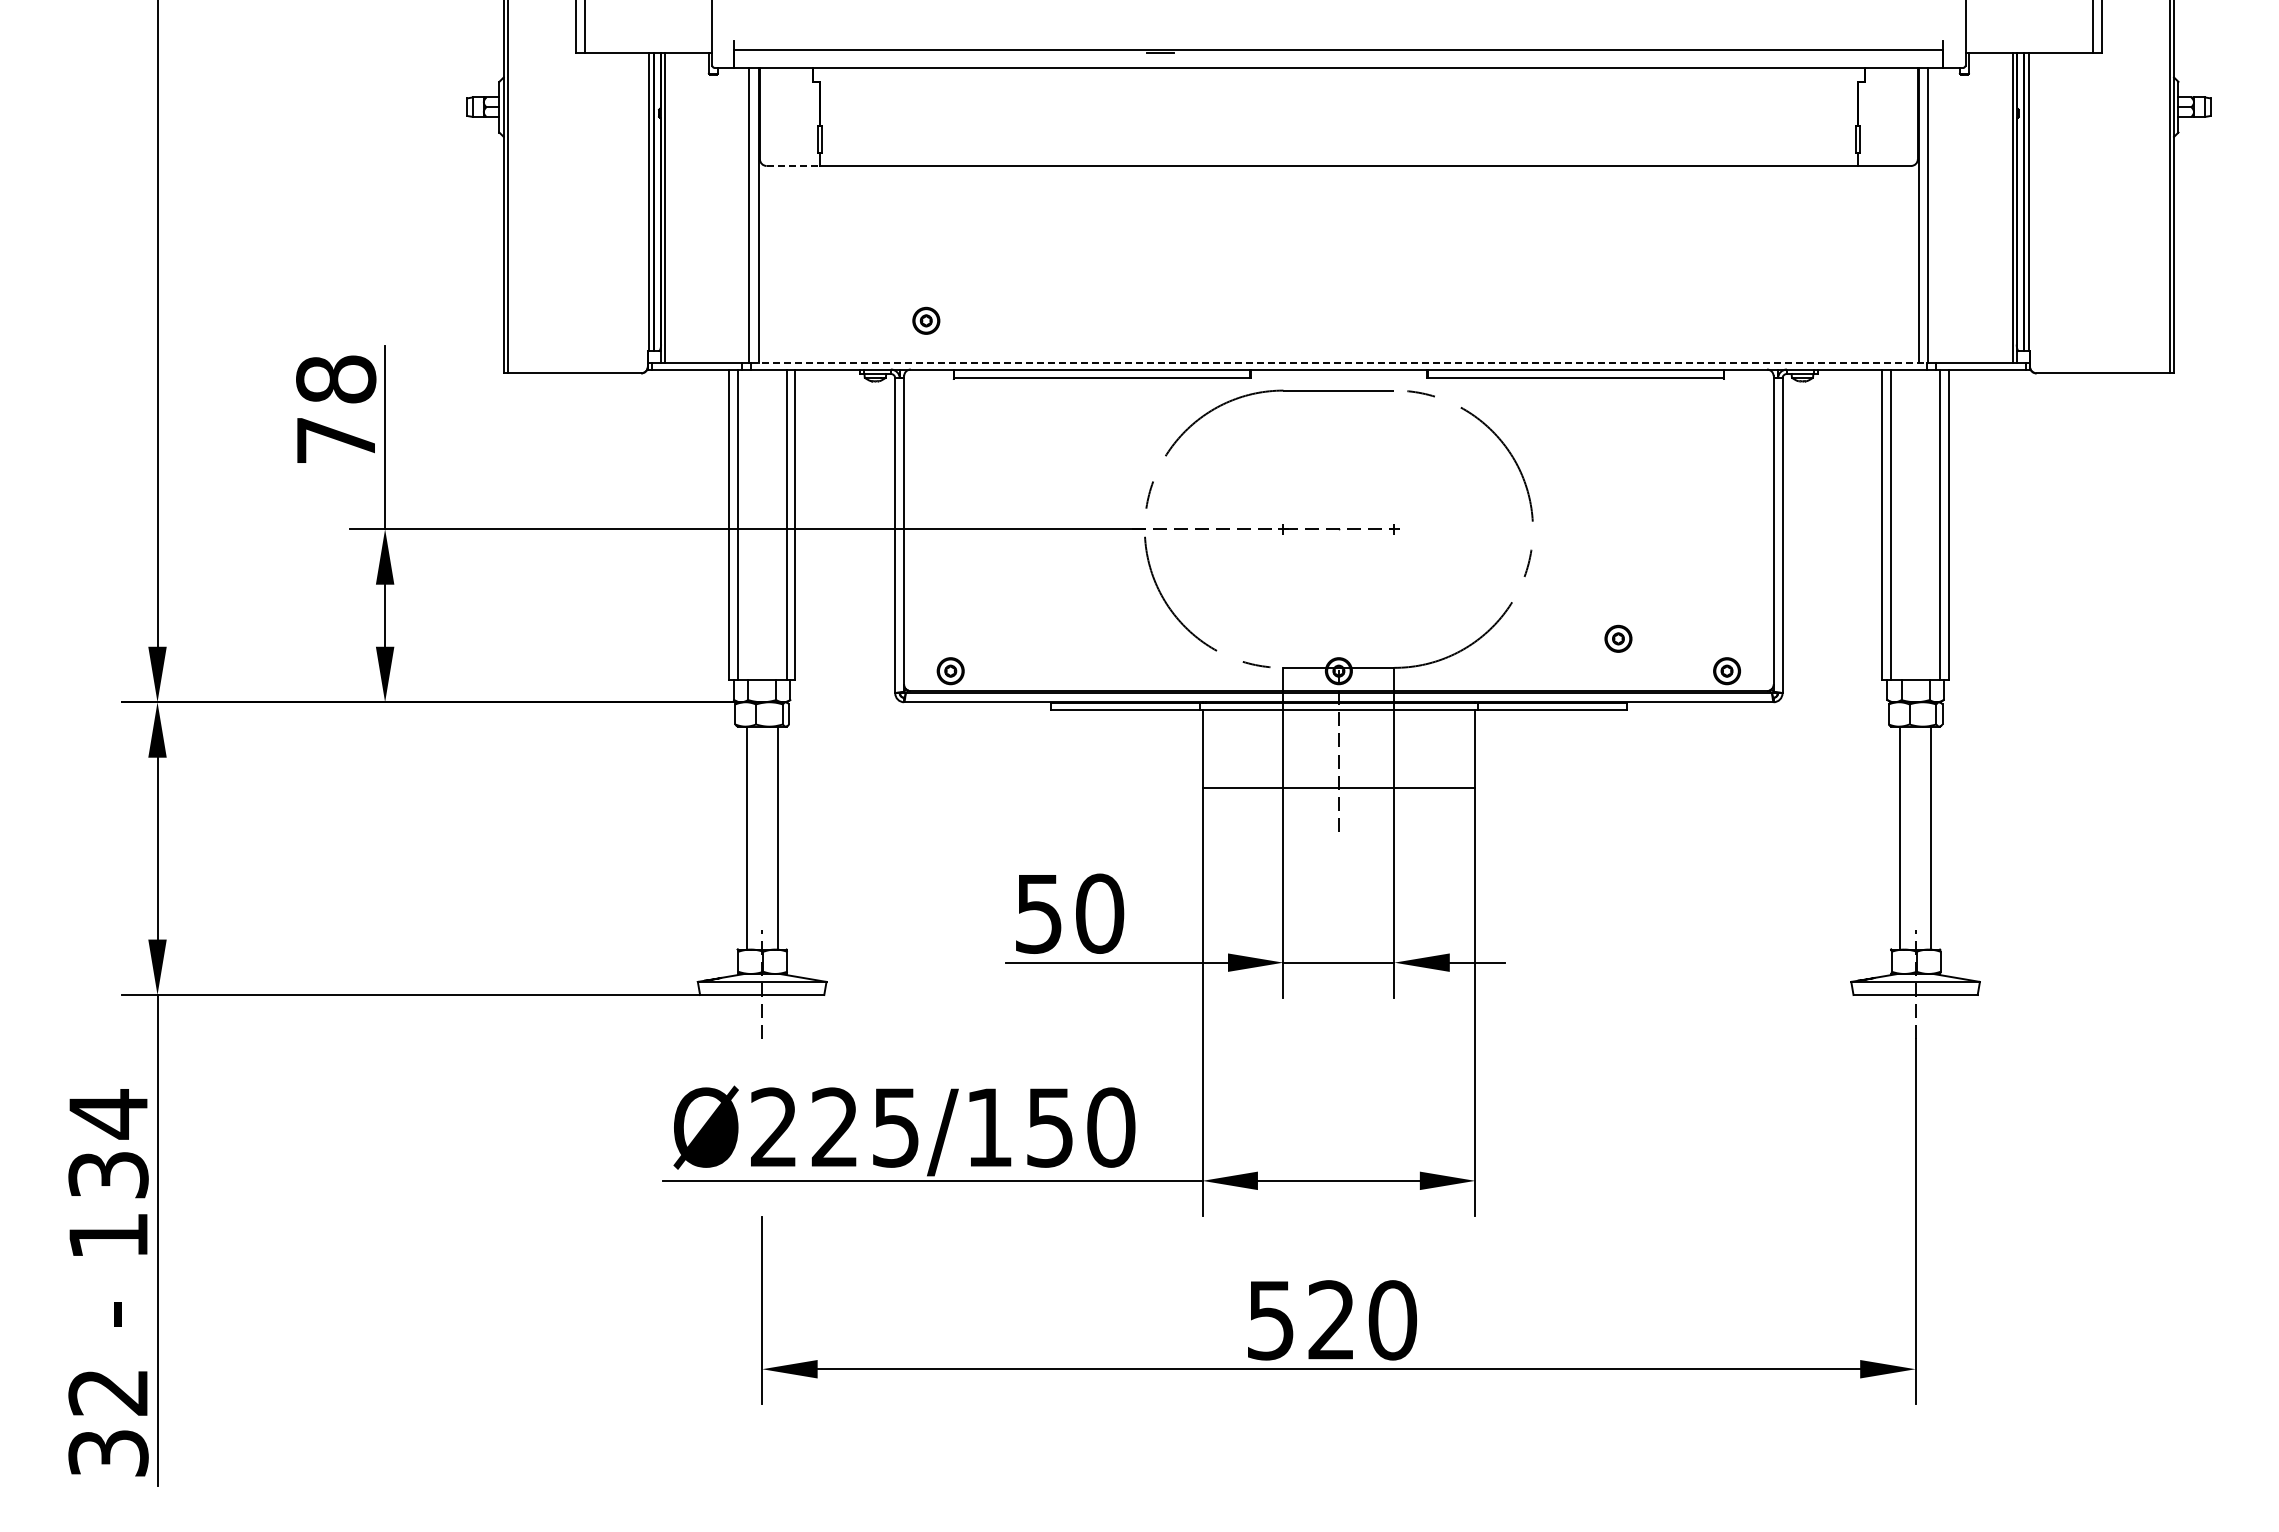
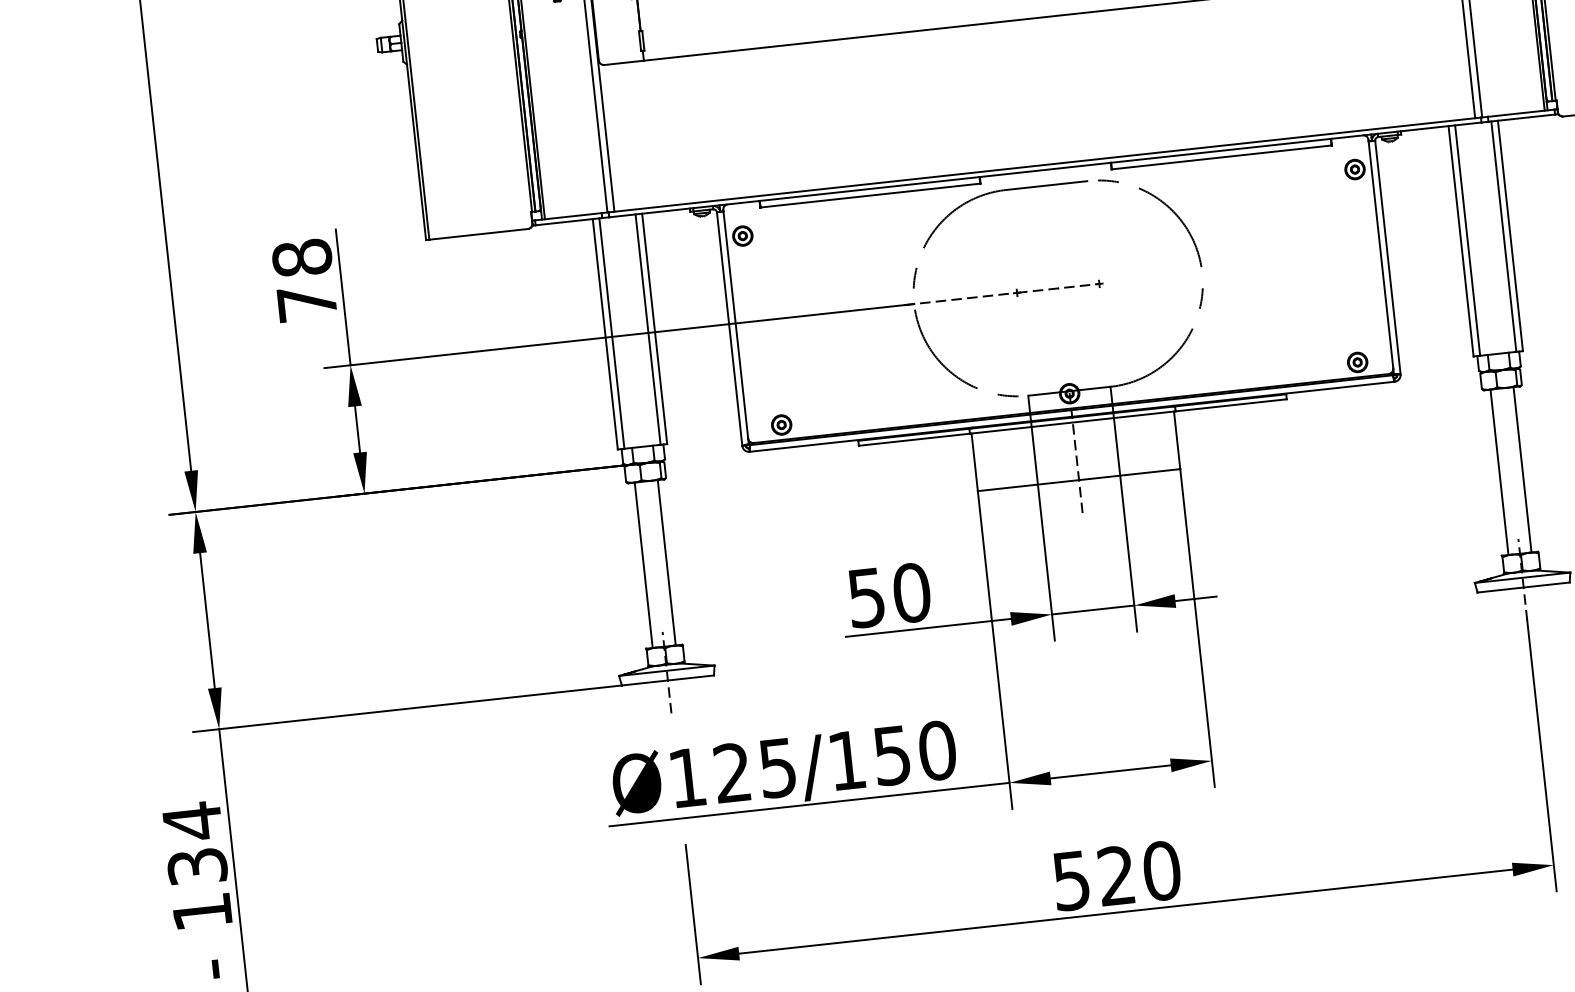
line: (793, 165) -> (624, 62), dashed -> solid
part: (926, 320) -> (742, 235), moved
line: (1338, 362) -> (1044, 164), dashed -> solid
part: (1618, 638) -> (1355, 169), moved
text: (773, 1126) -> (686, 777), Ø225/150 -> Ø125/150

